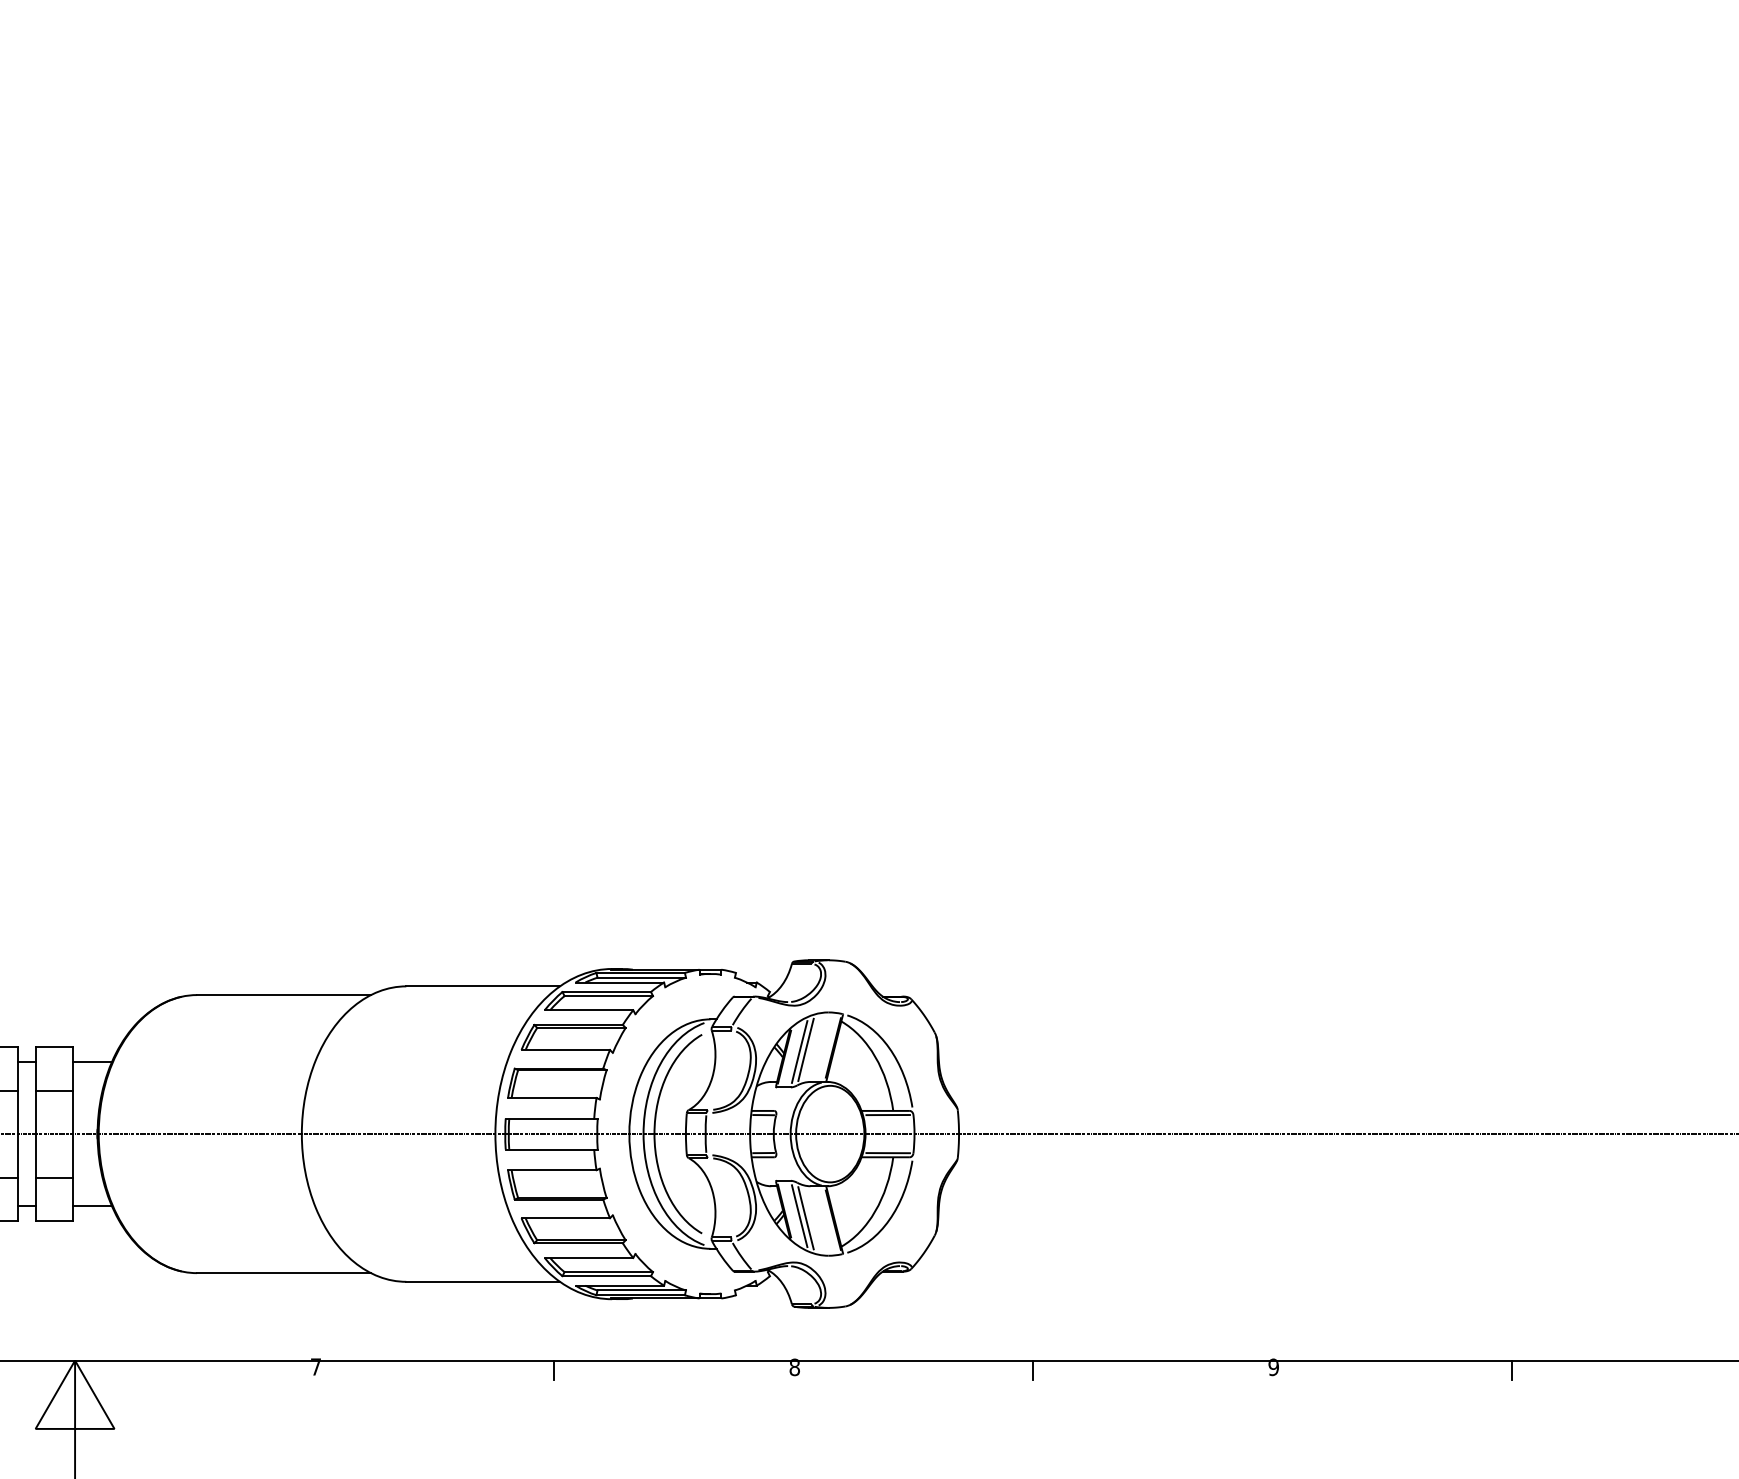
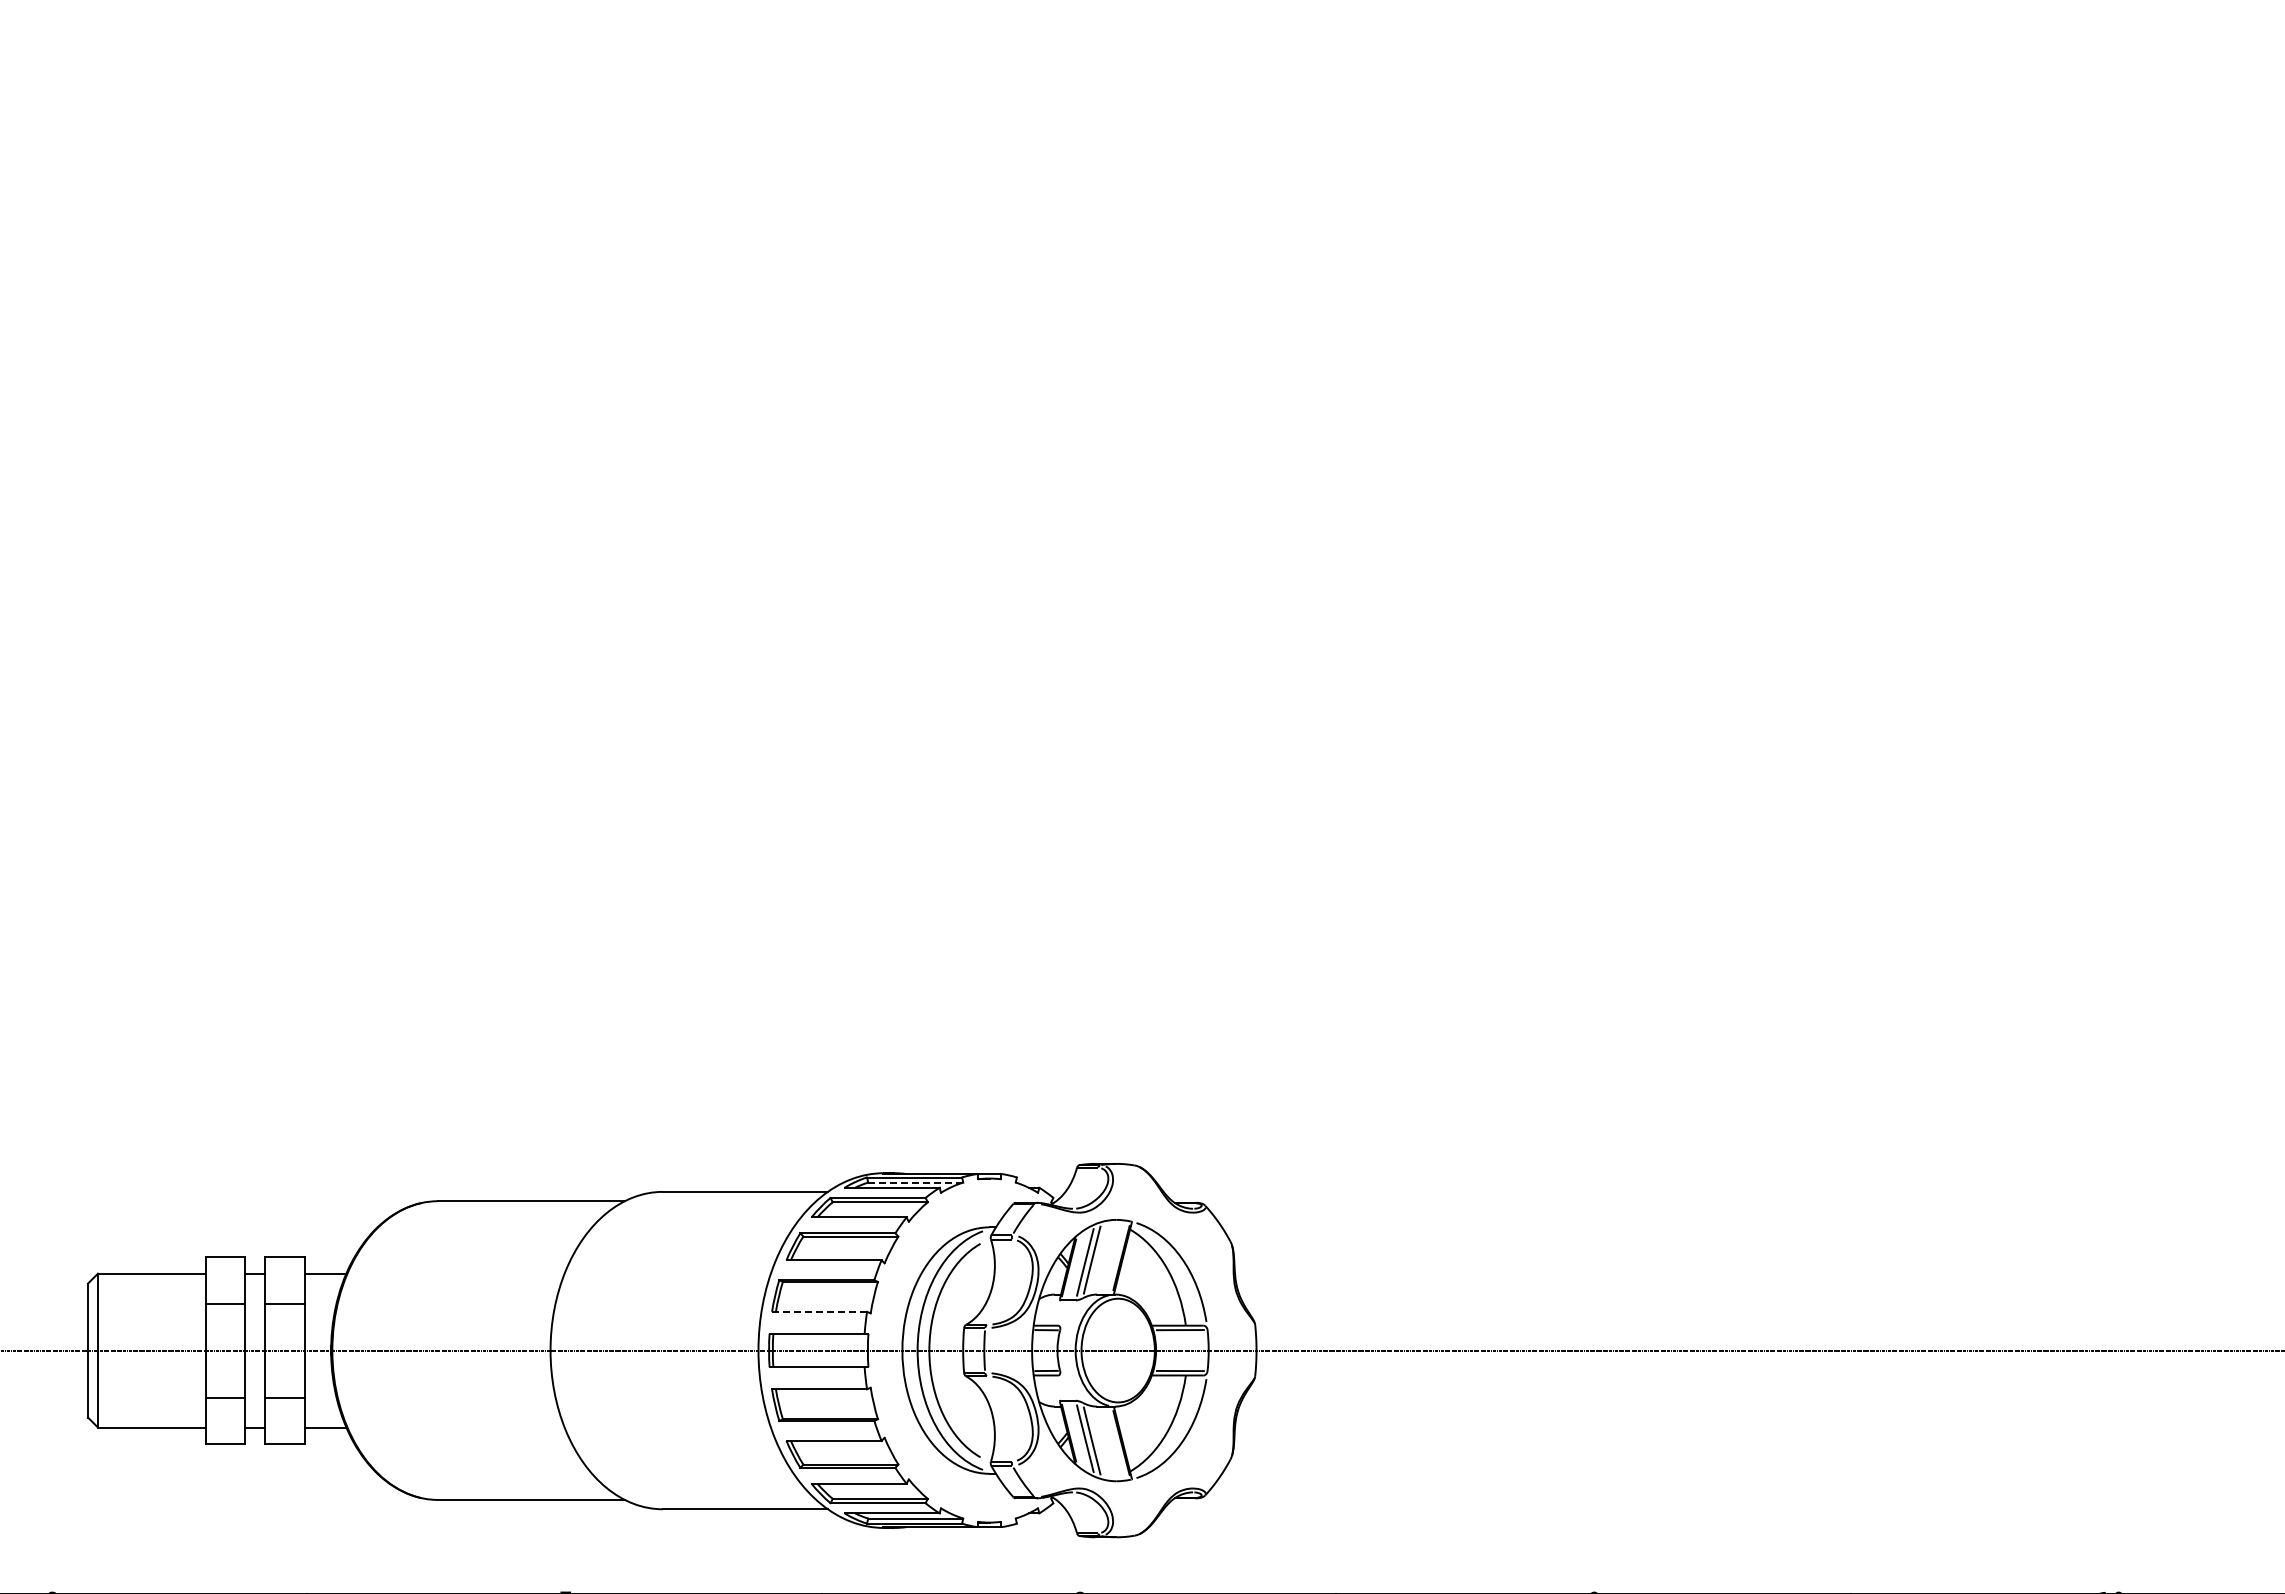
line: (641, 977) -> (915, 1182), solid -> dashed
line: (552, 1097) -> (819, 1311), solid -> dashed

